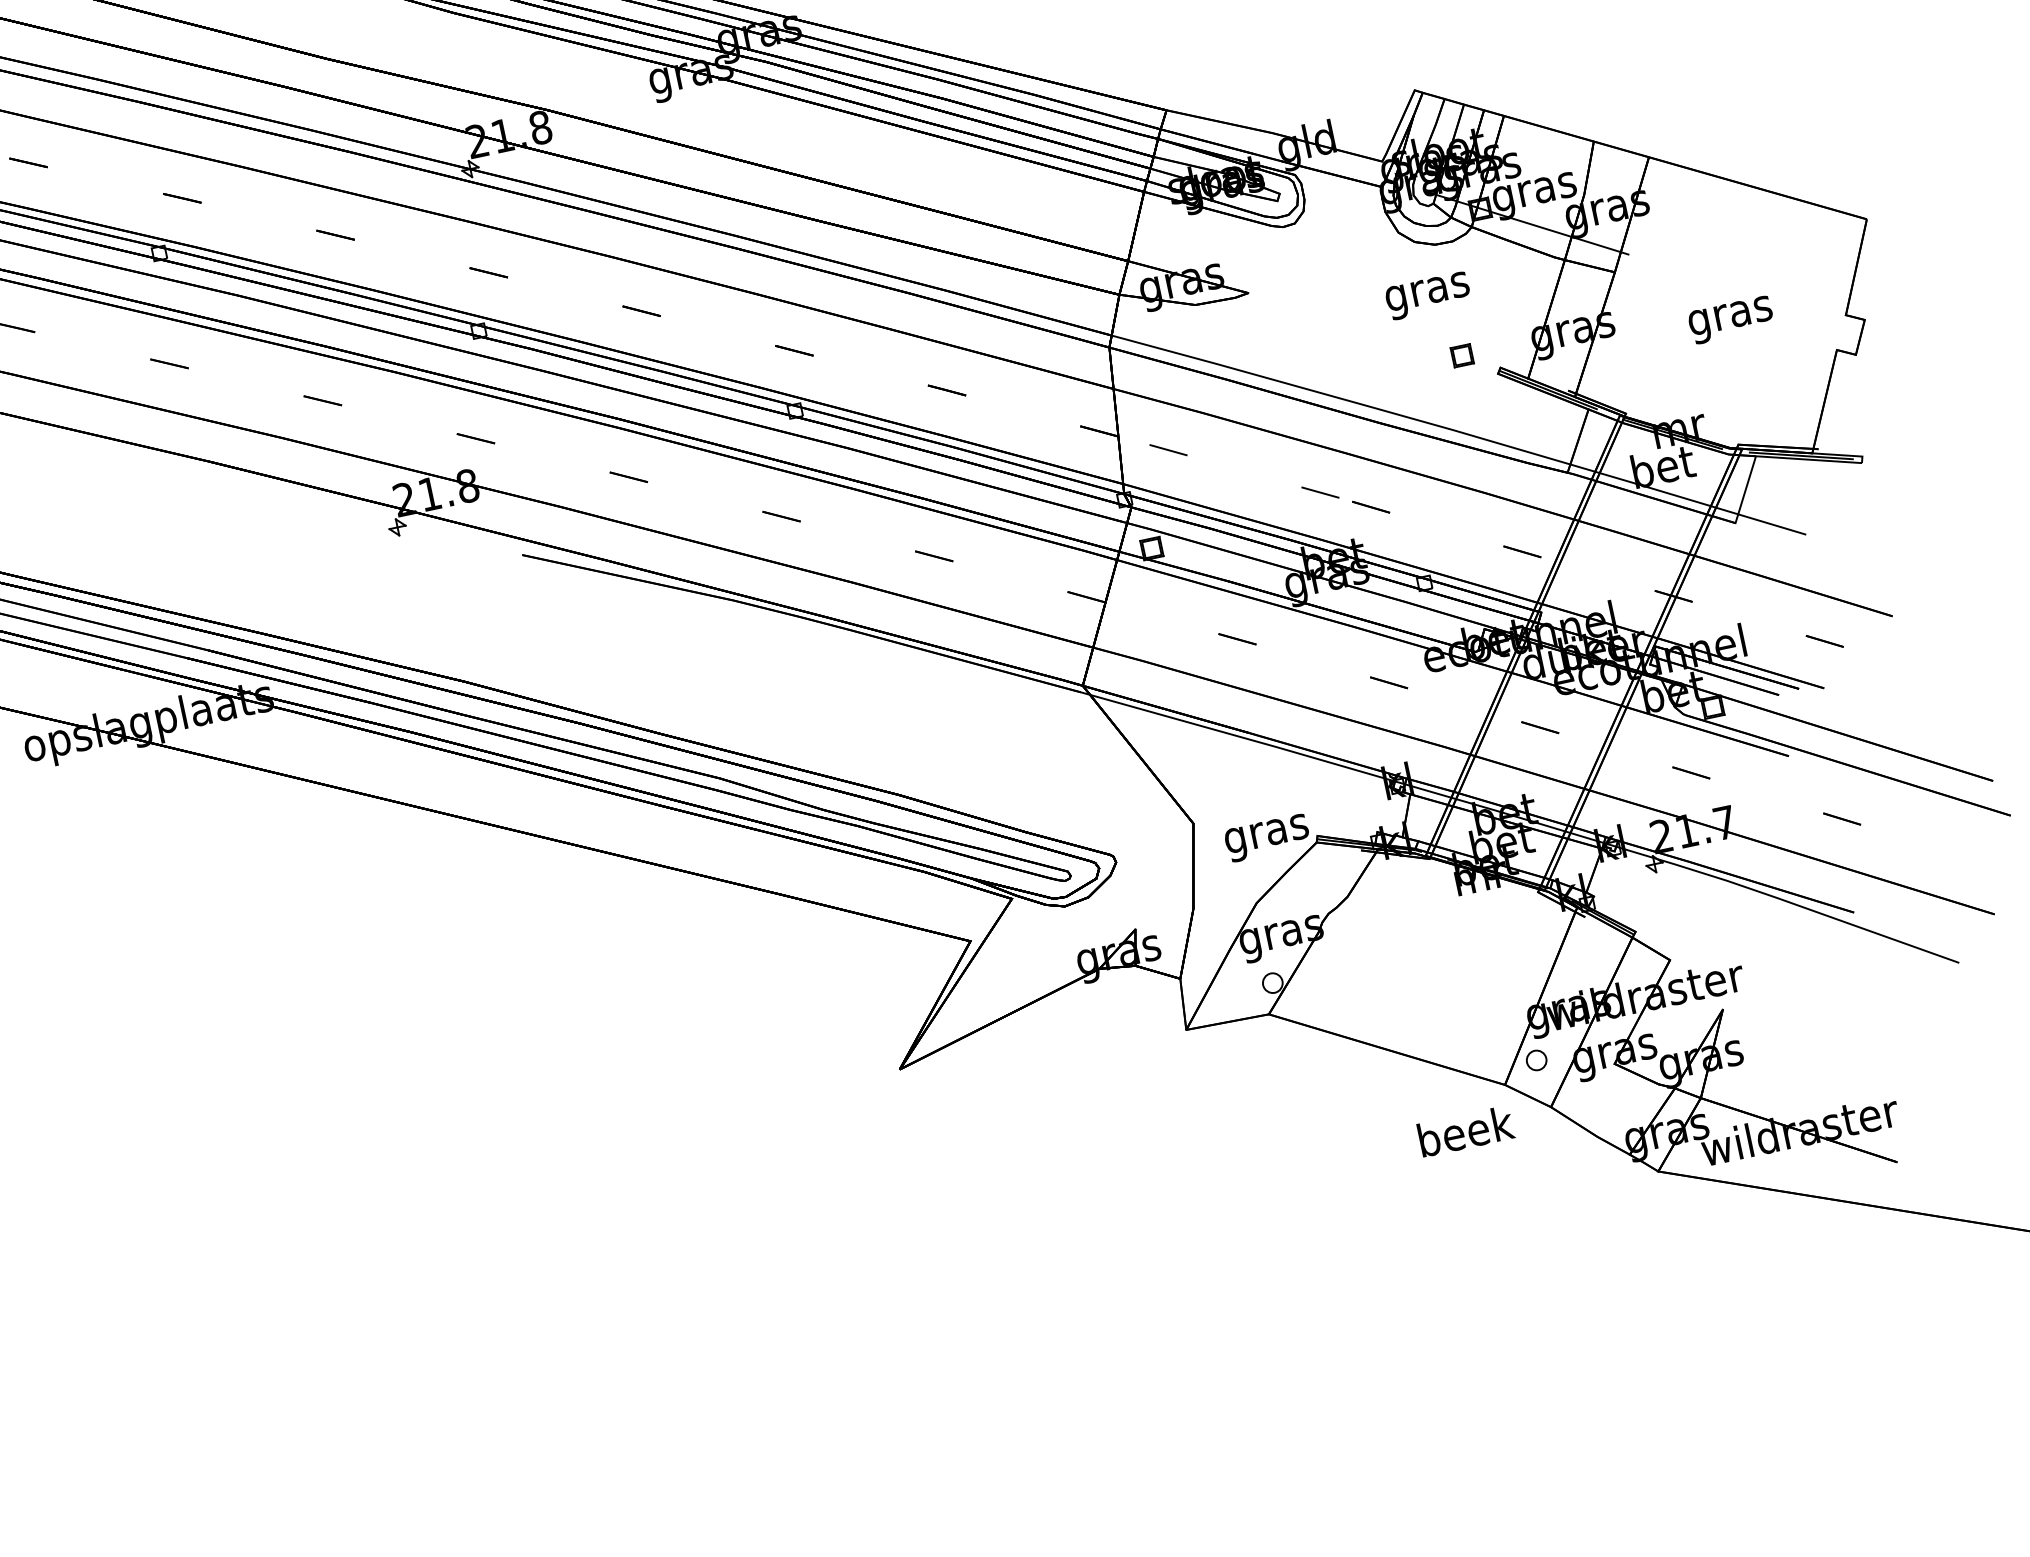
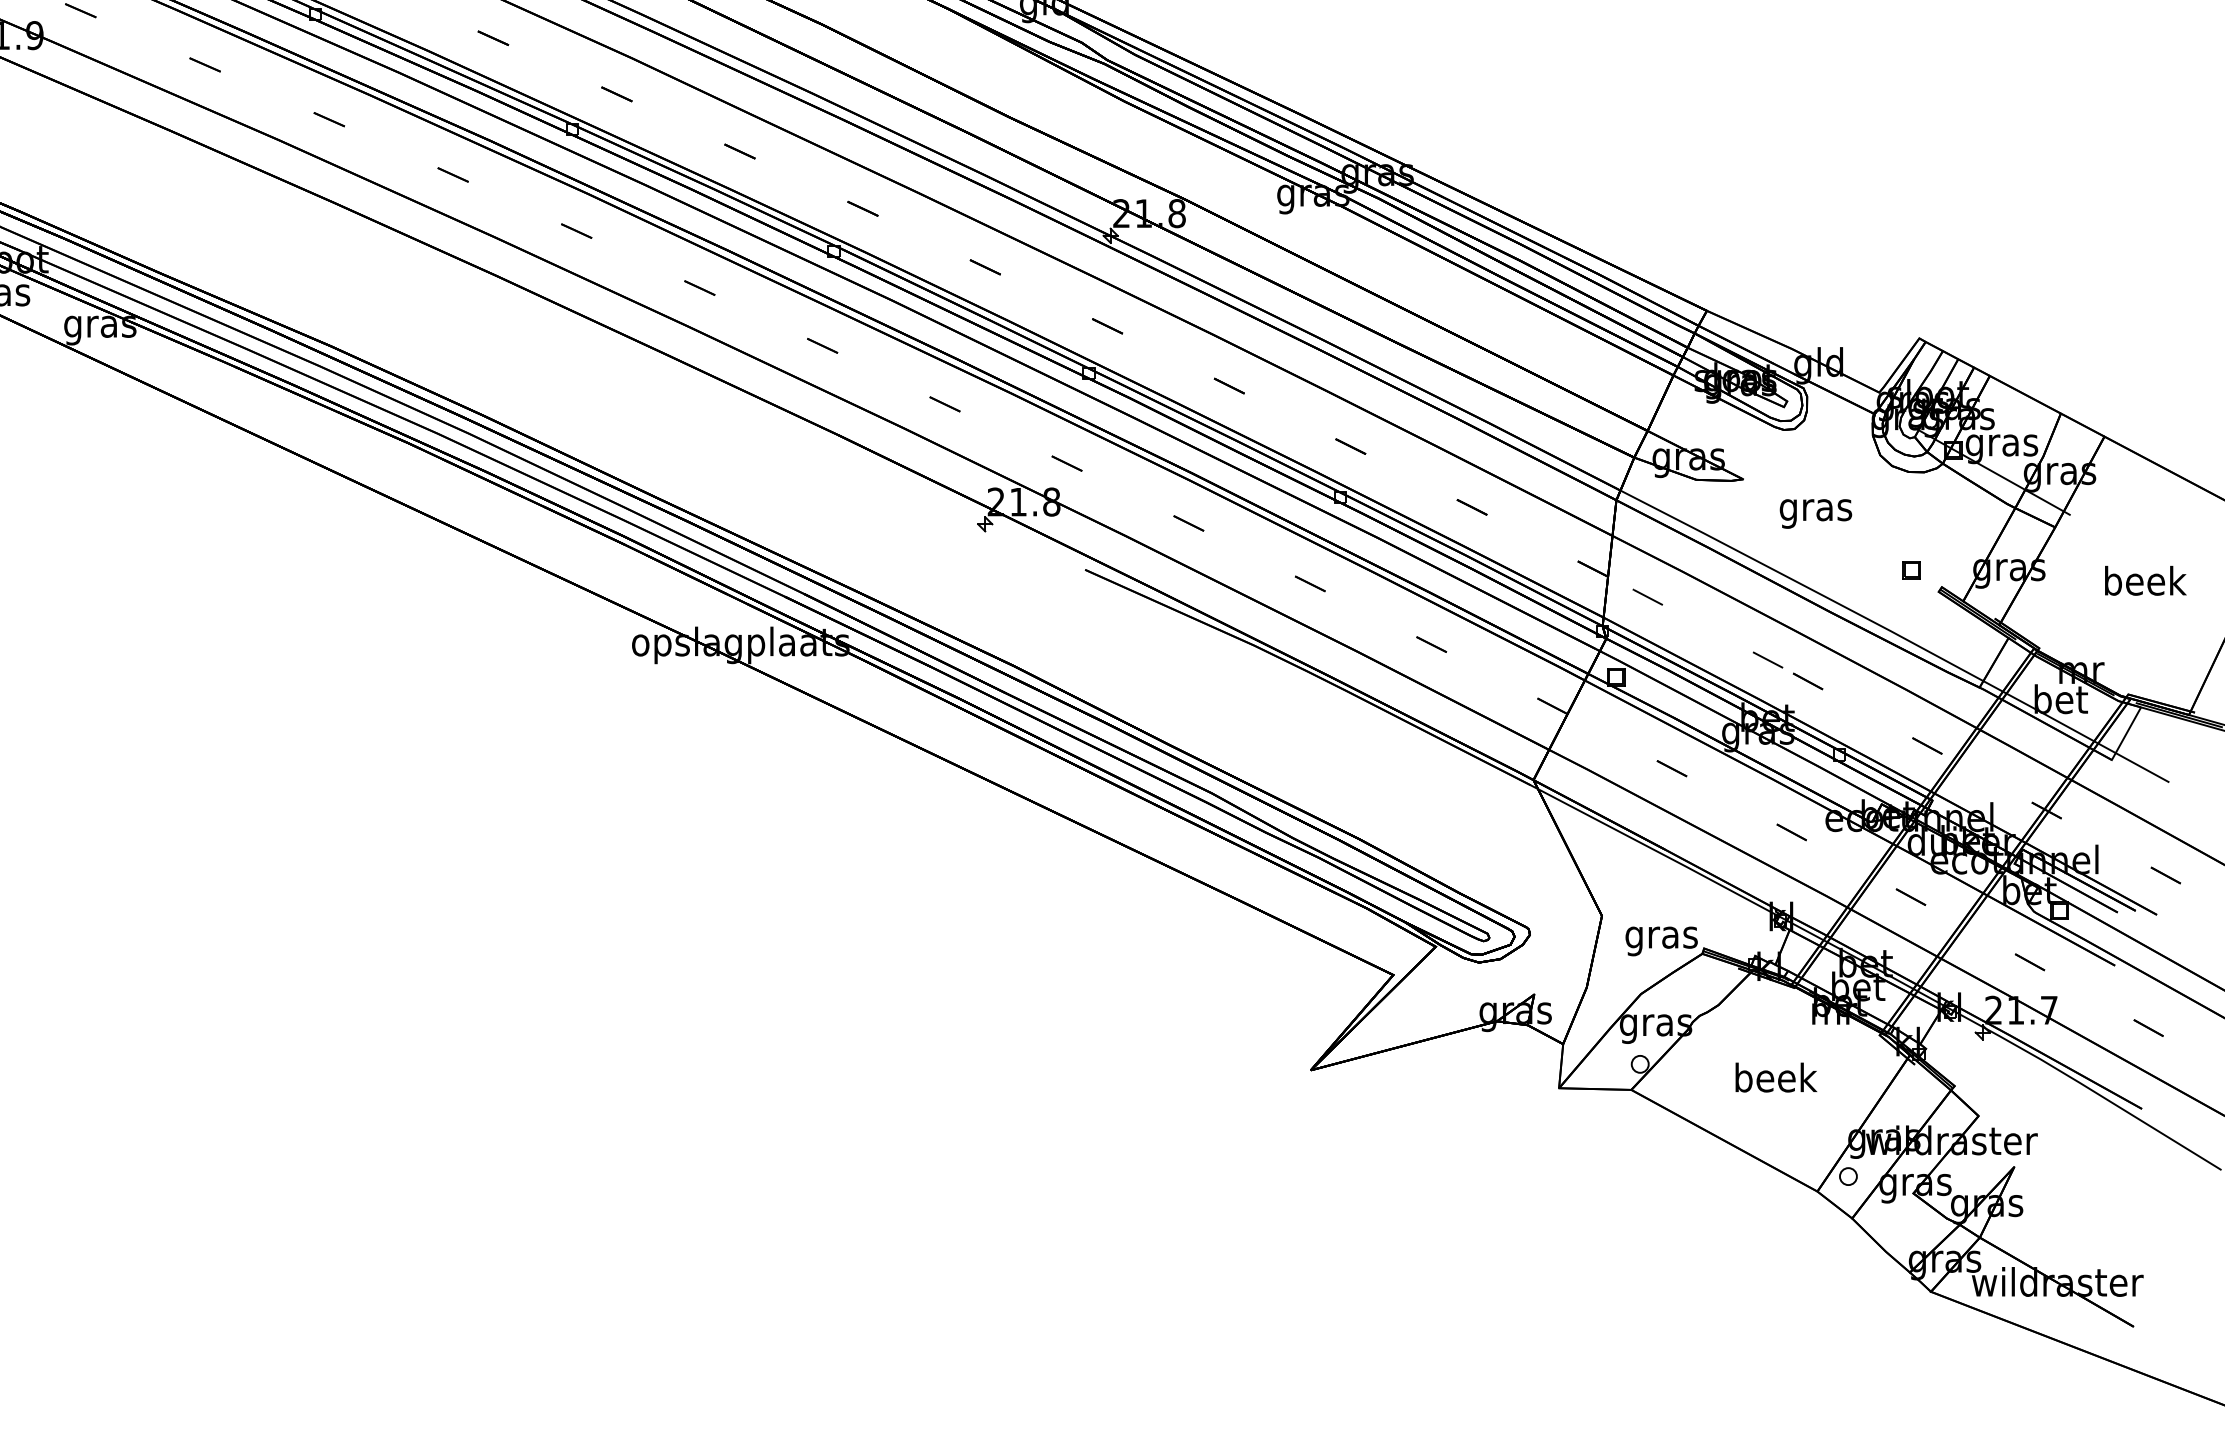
text: (1427, 295) -> (1815, 513), moved
text: (1731, 315) -> (2145, 584), gras -> beek
text: (1466, 1131) -> (1776, 1077), moved

